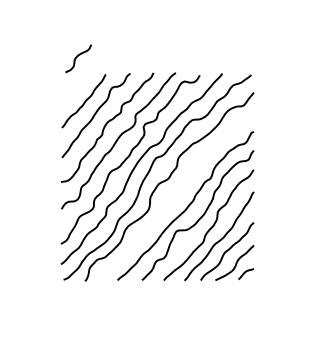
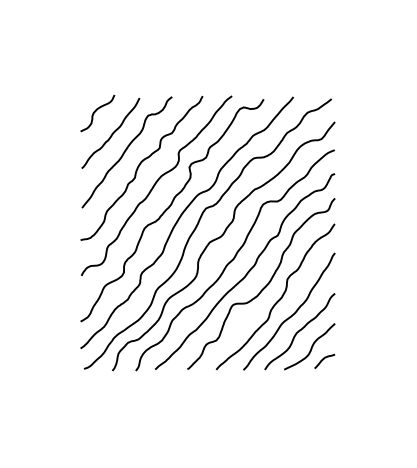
curve: (77, 57) -> (96, 111), moved
curve: (177, 196) -> (234, 259), added

